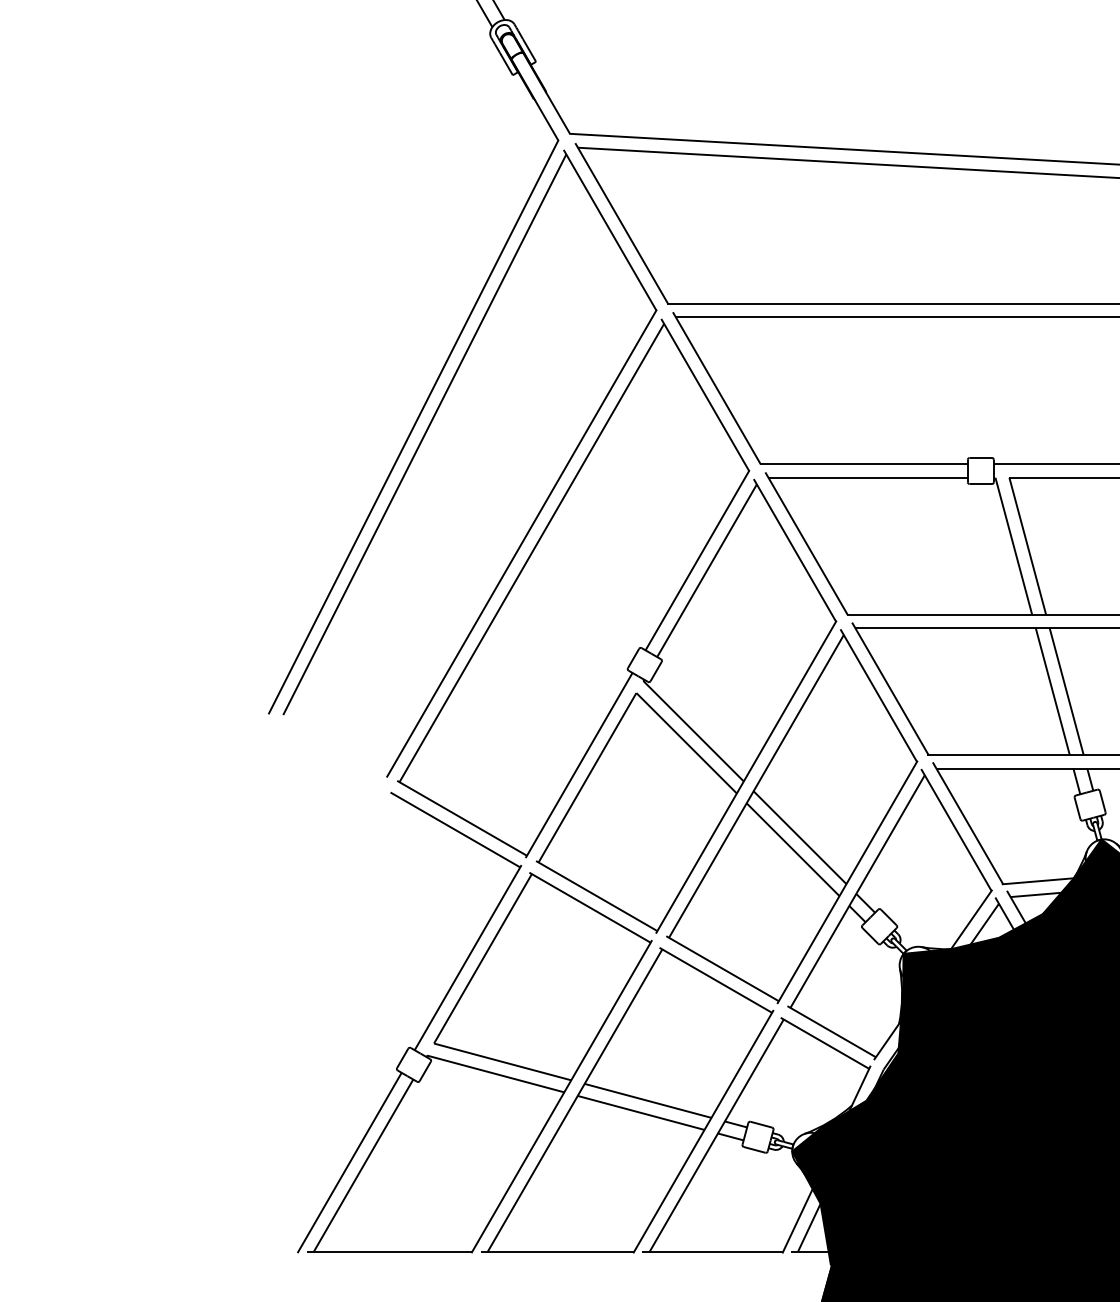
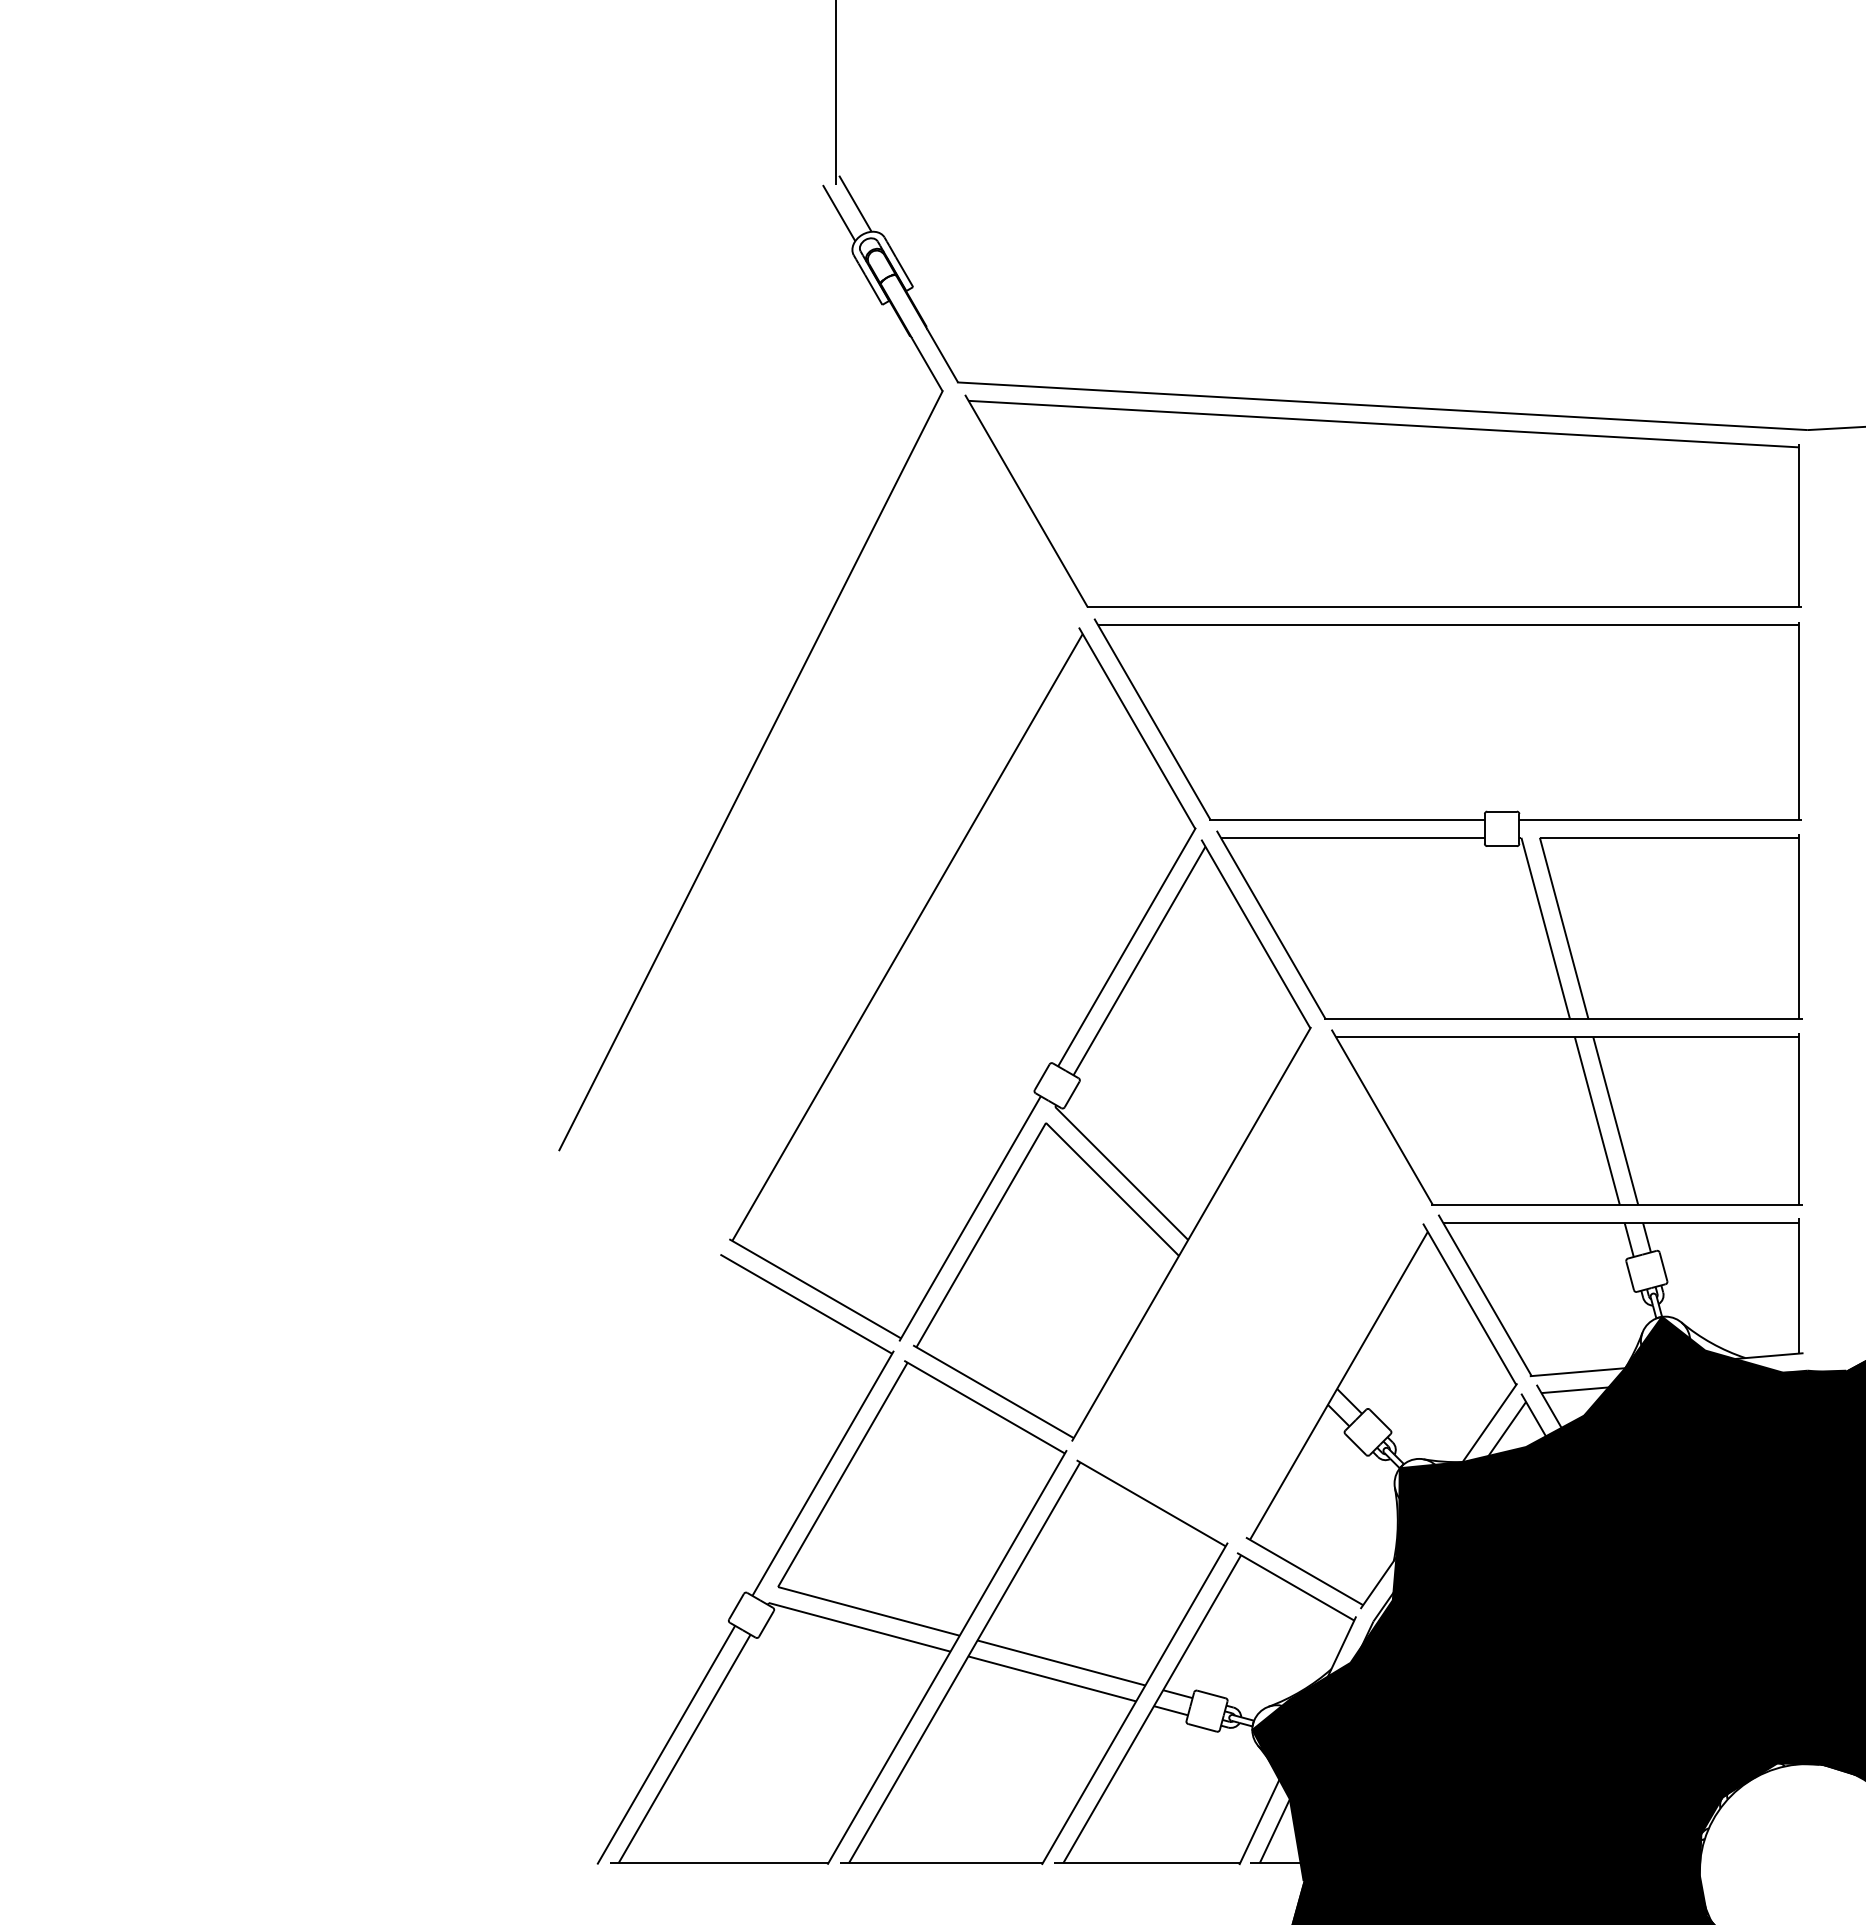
part: (423, 439) -> (763, 787), removed
part: (791, 816) -> (1251, 1286), removed

